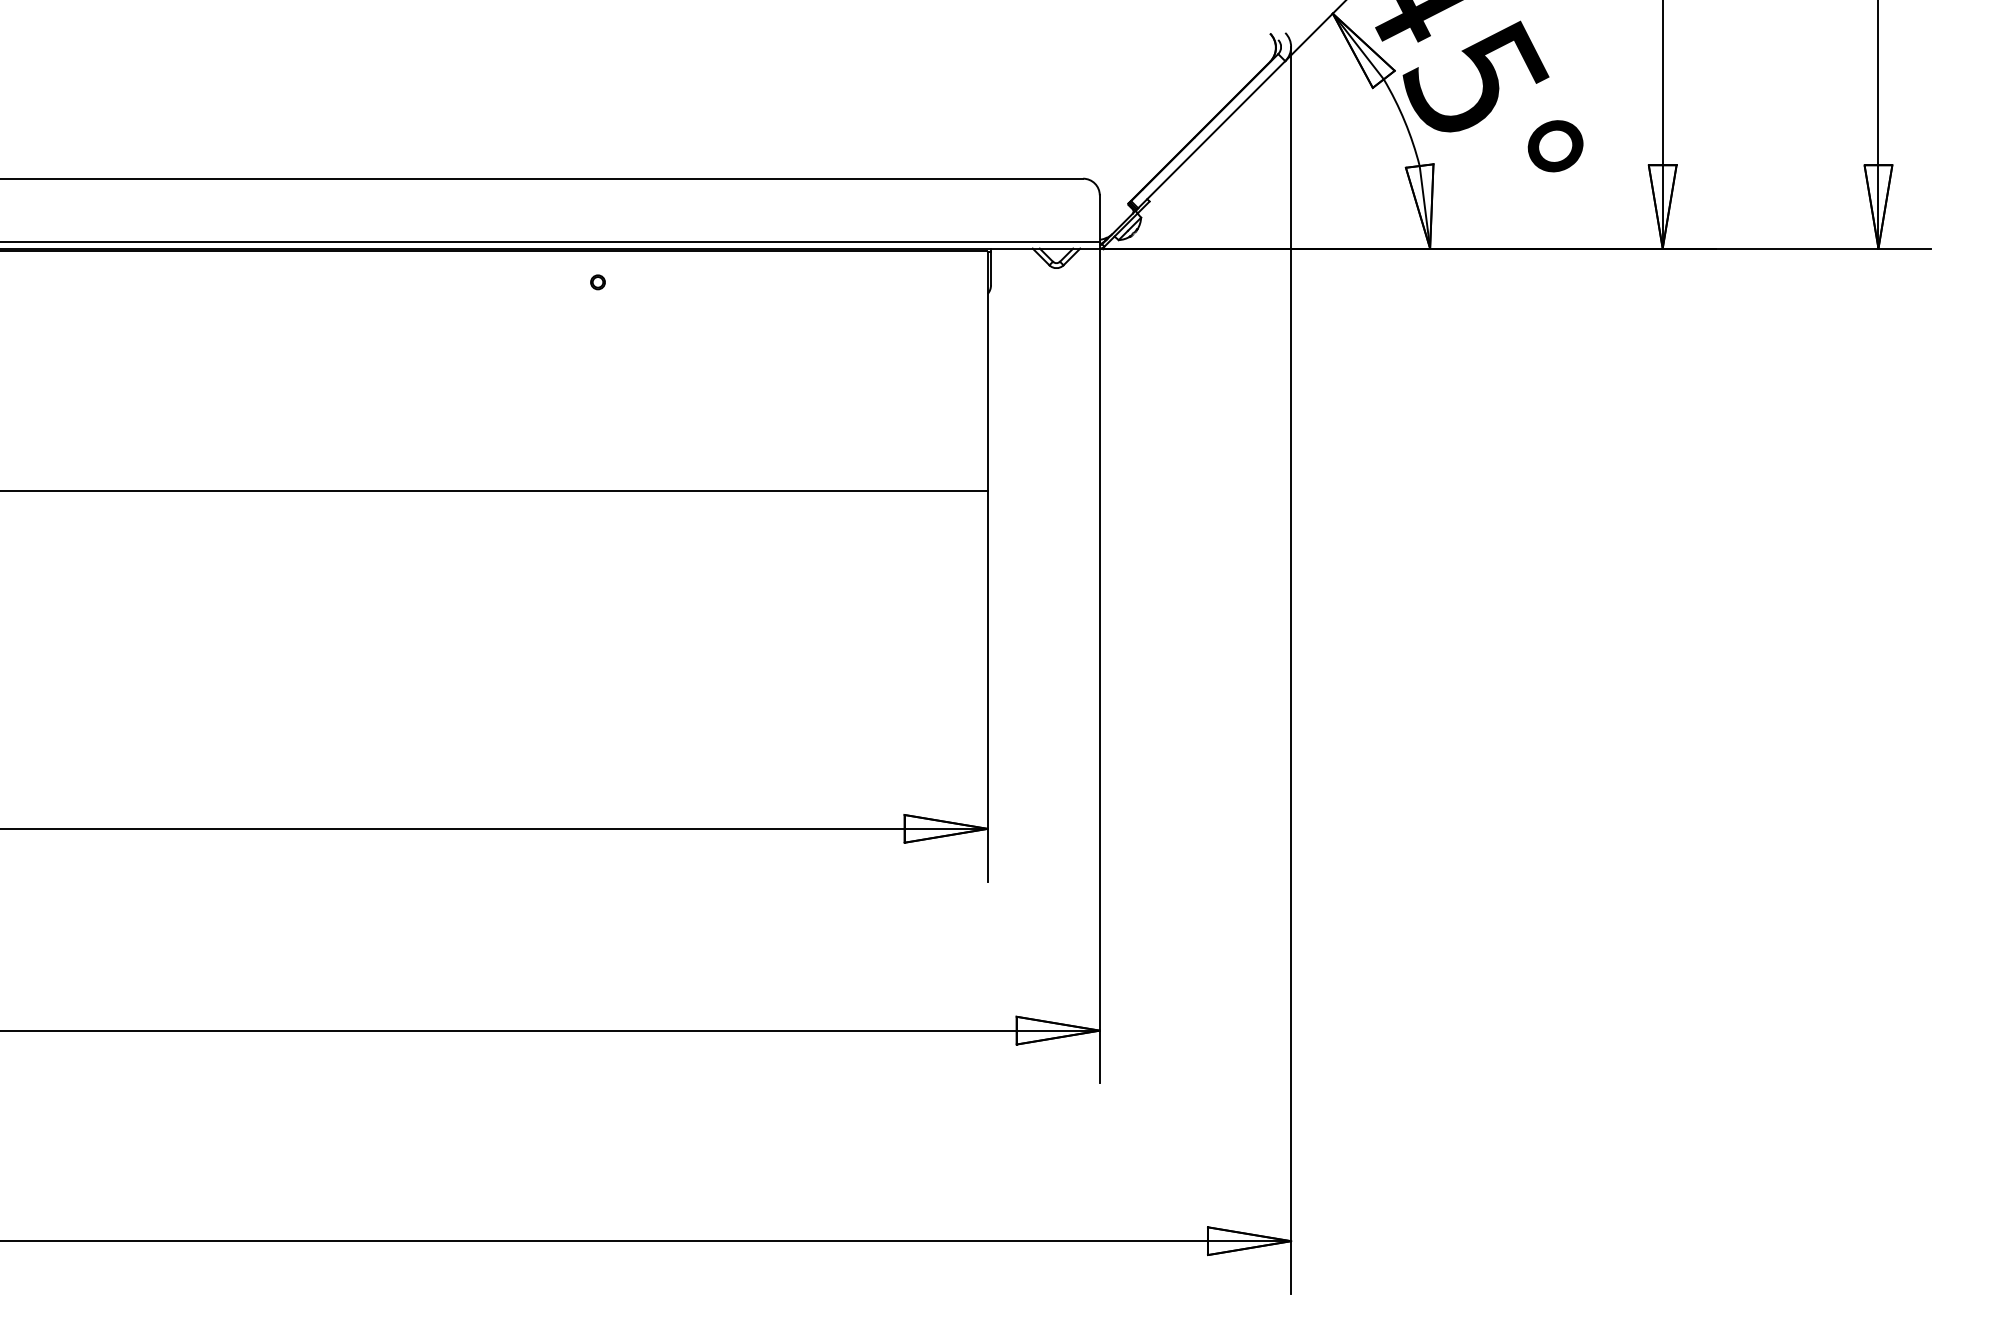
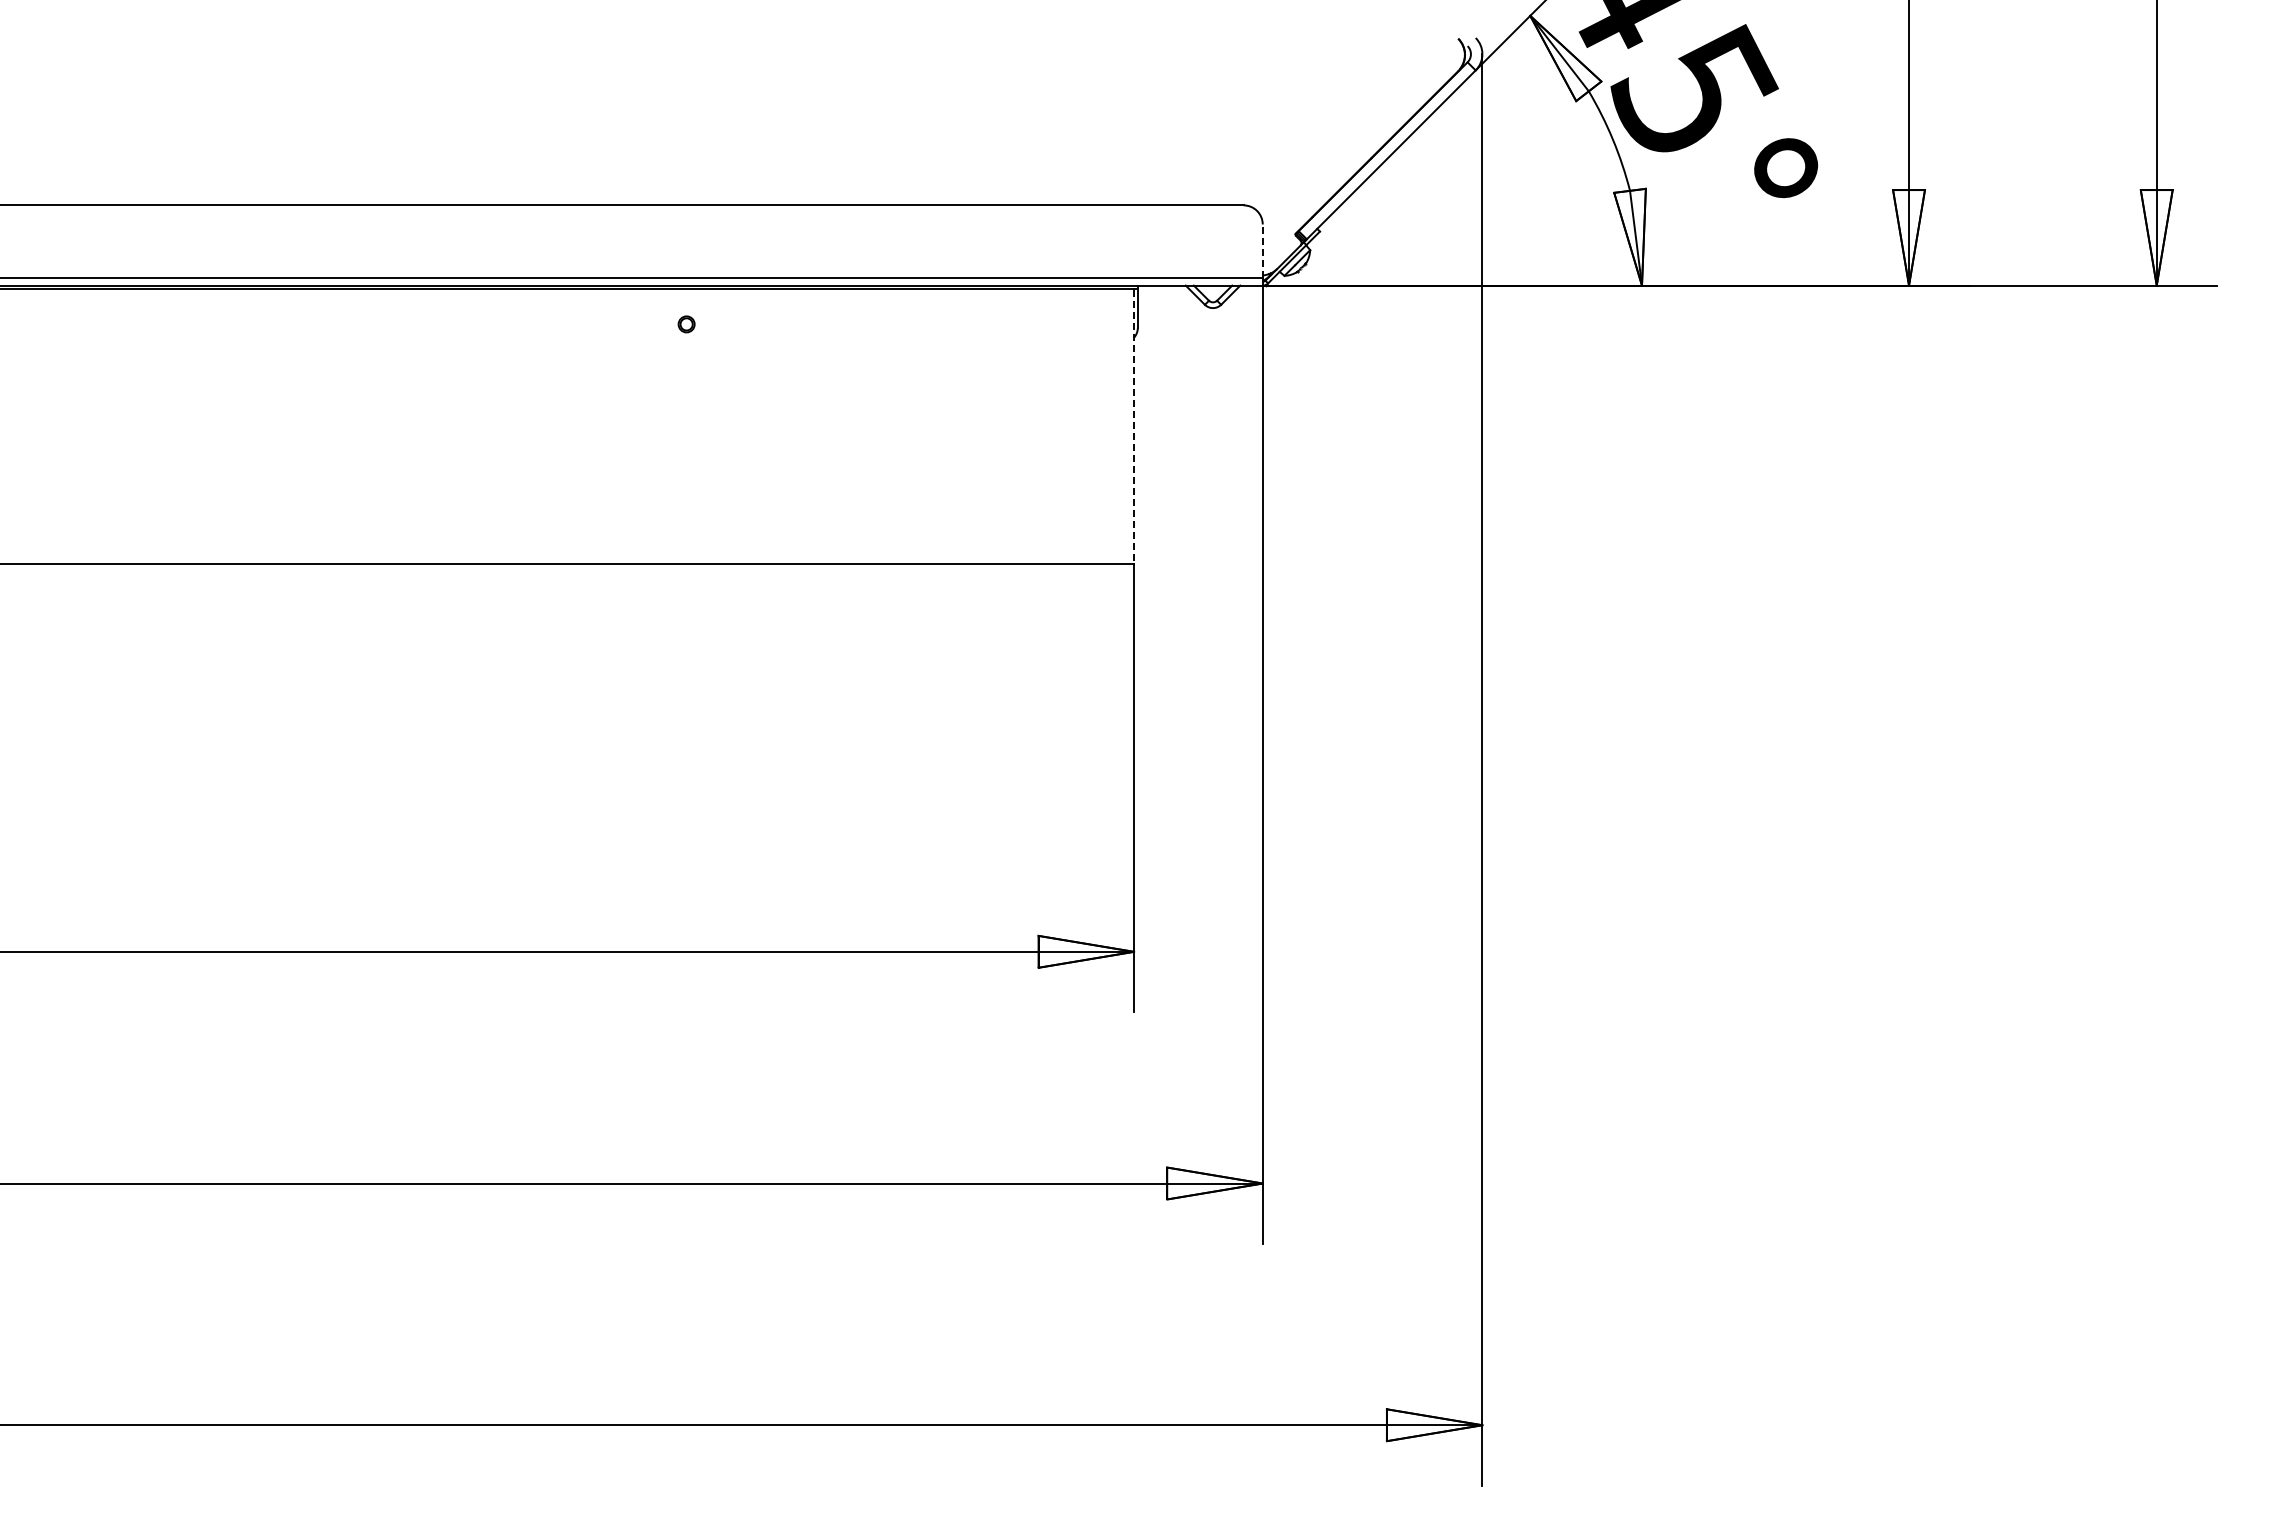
line: (1099, 218) -> (1262, 251), solid -> dashed
line: (988, 372) -> (1134, 427), solid -> dashed

